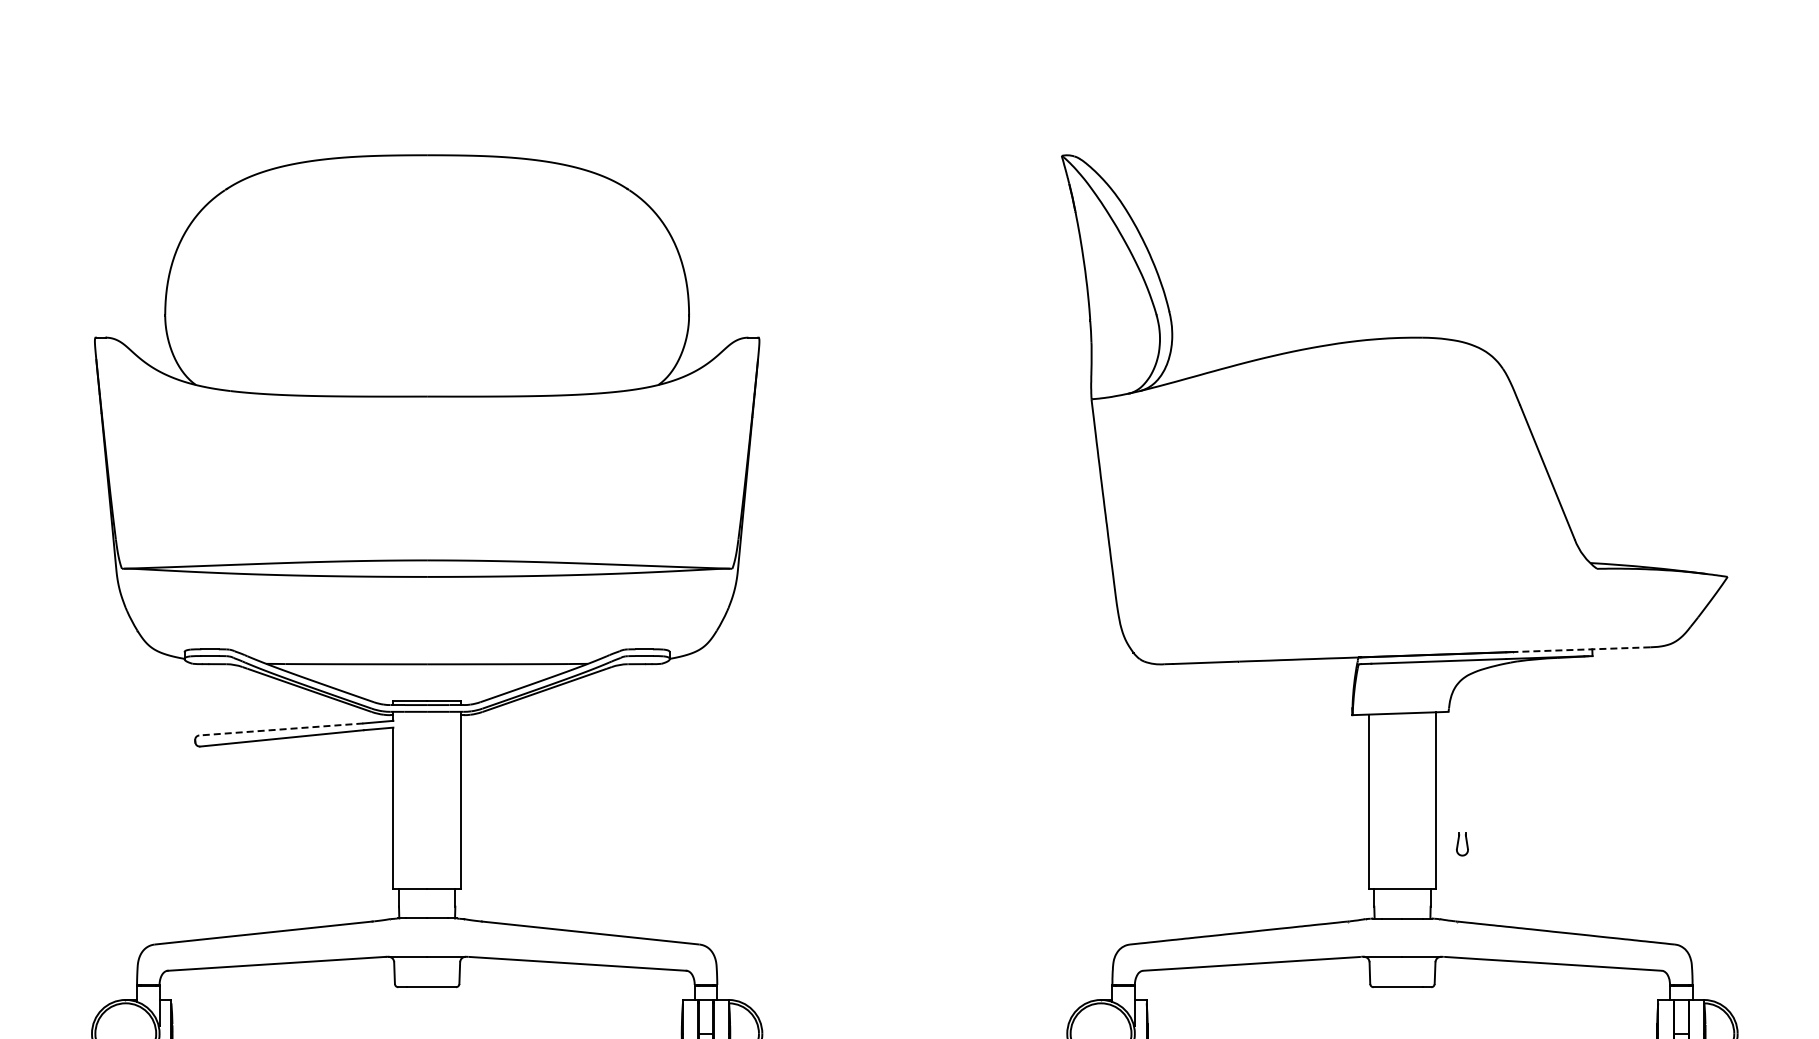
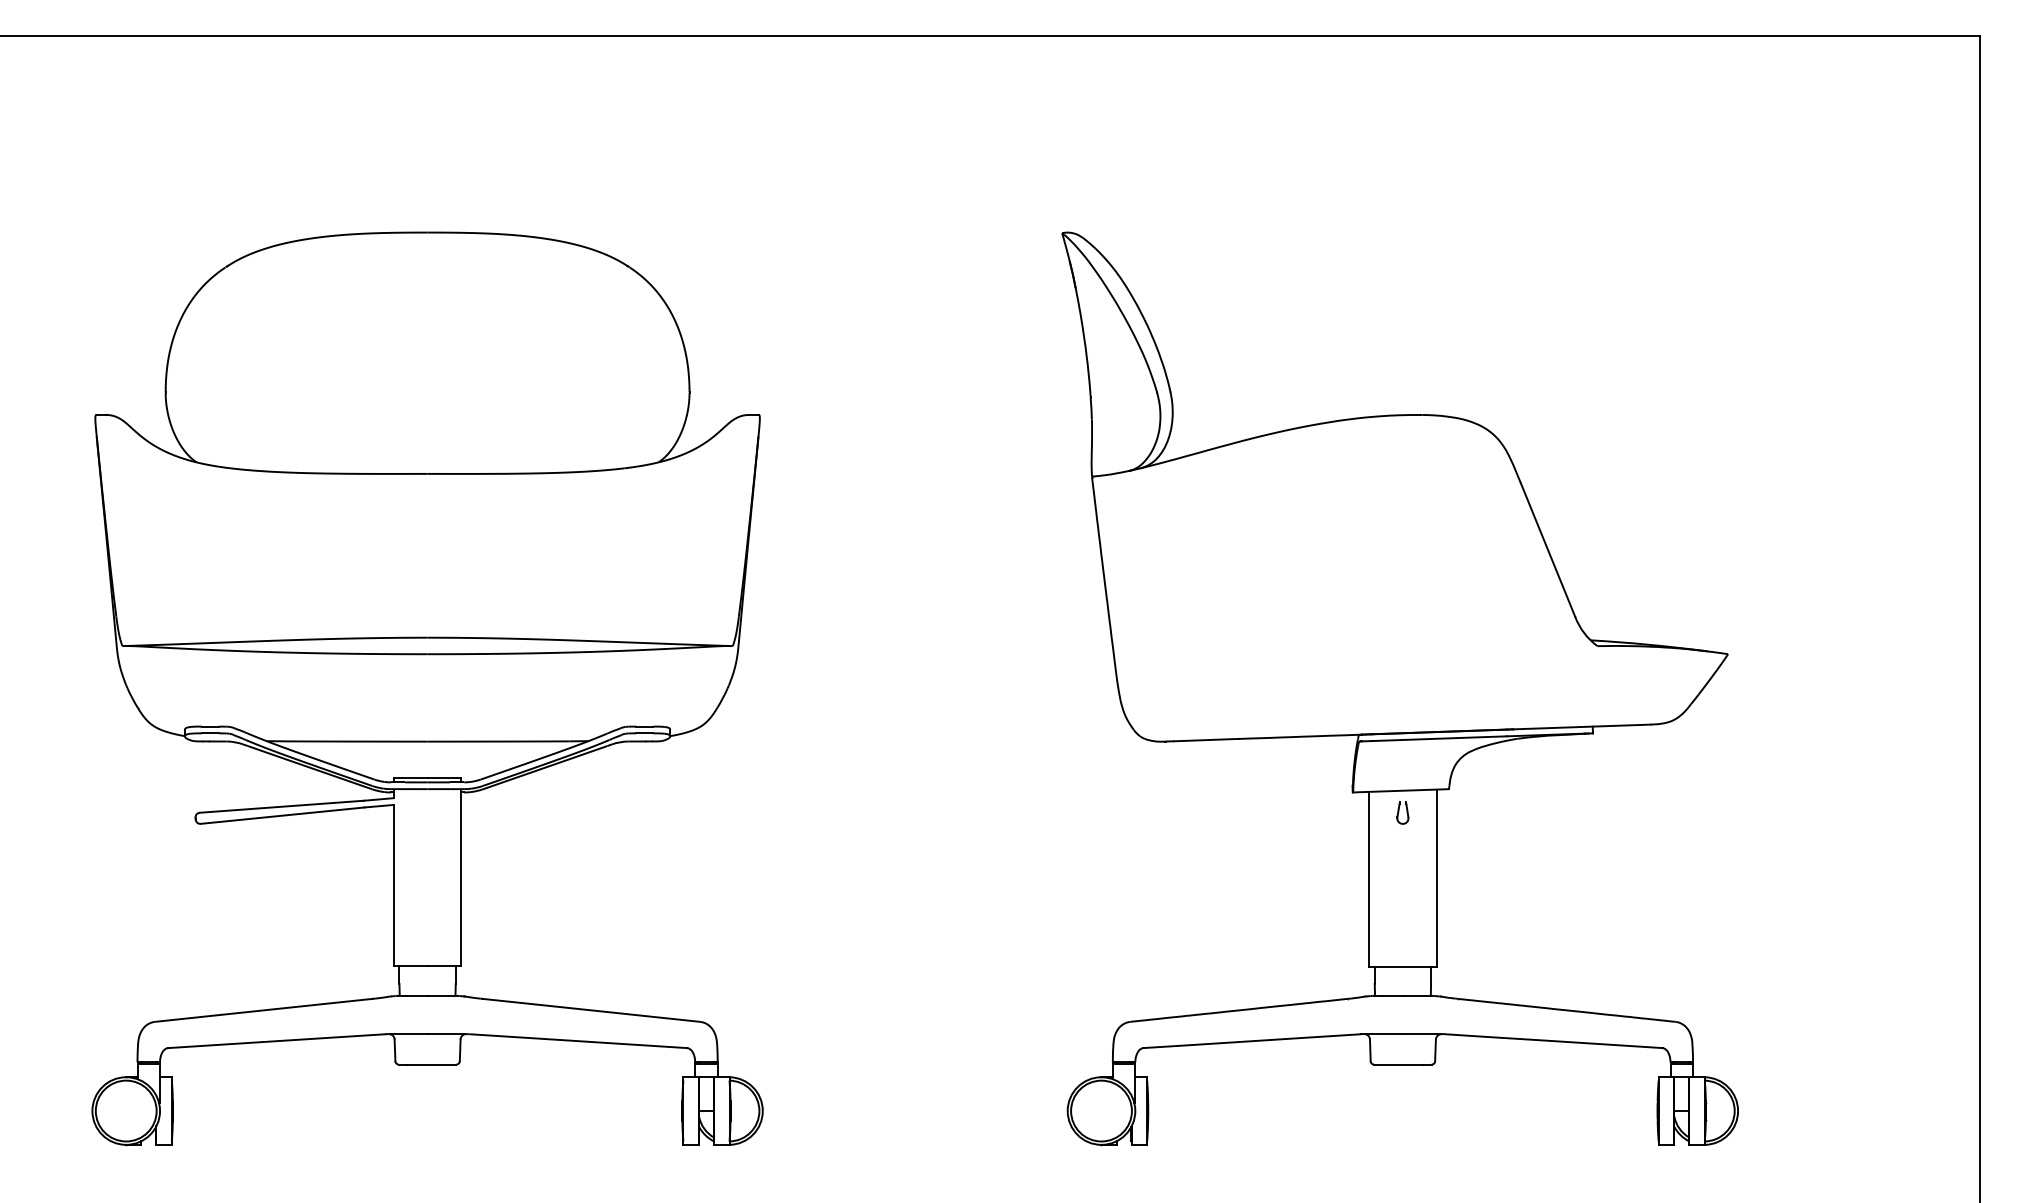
line: (1582, 649) -> (1582, 726), dashed -> solid
line: (281, 729) -> (281, 806), dashed -> solid
part: (1462, 844) -> (1402, 812), moved

